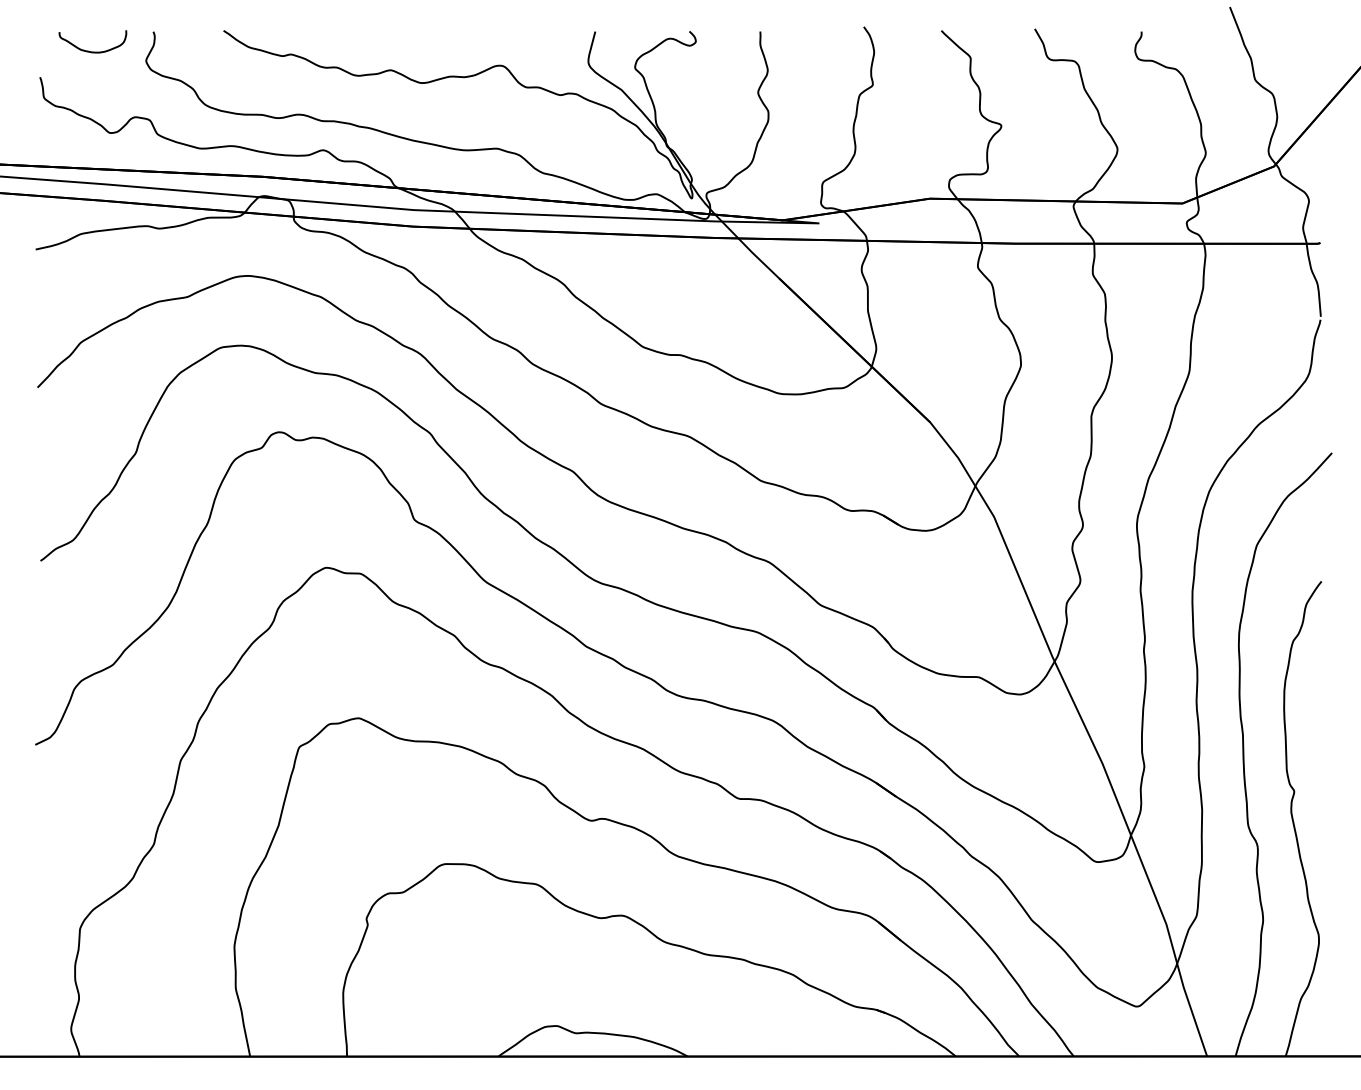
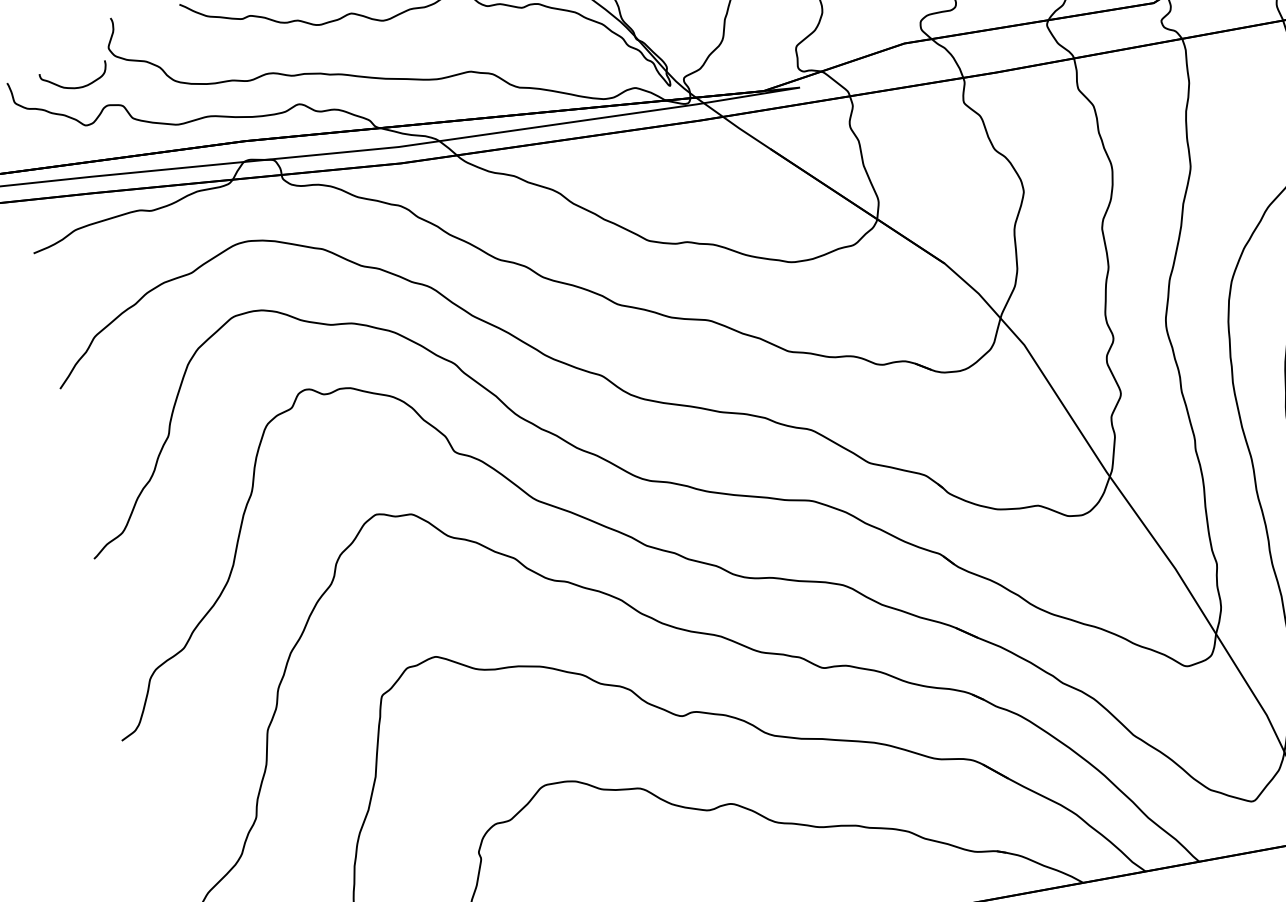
curve: (88, 50) -> (71, 87), moved

